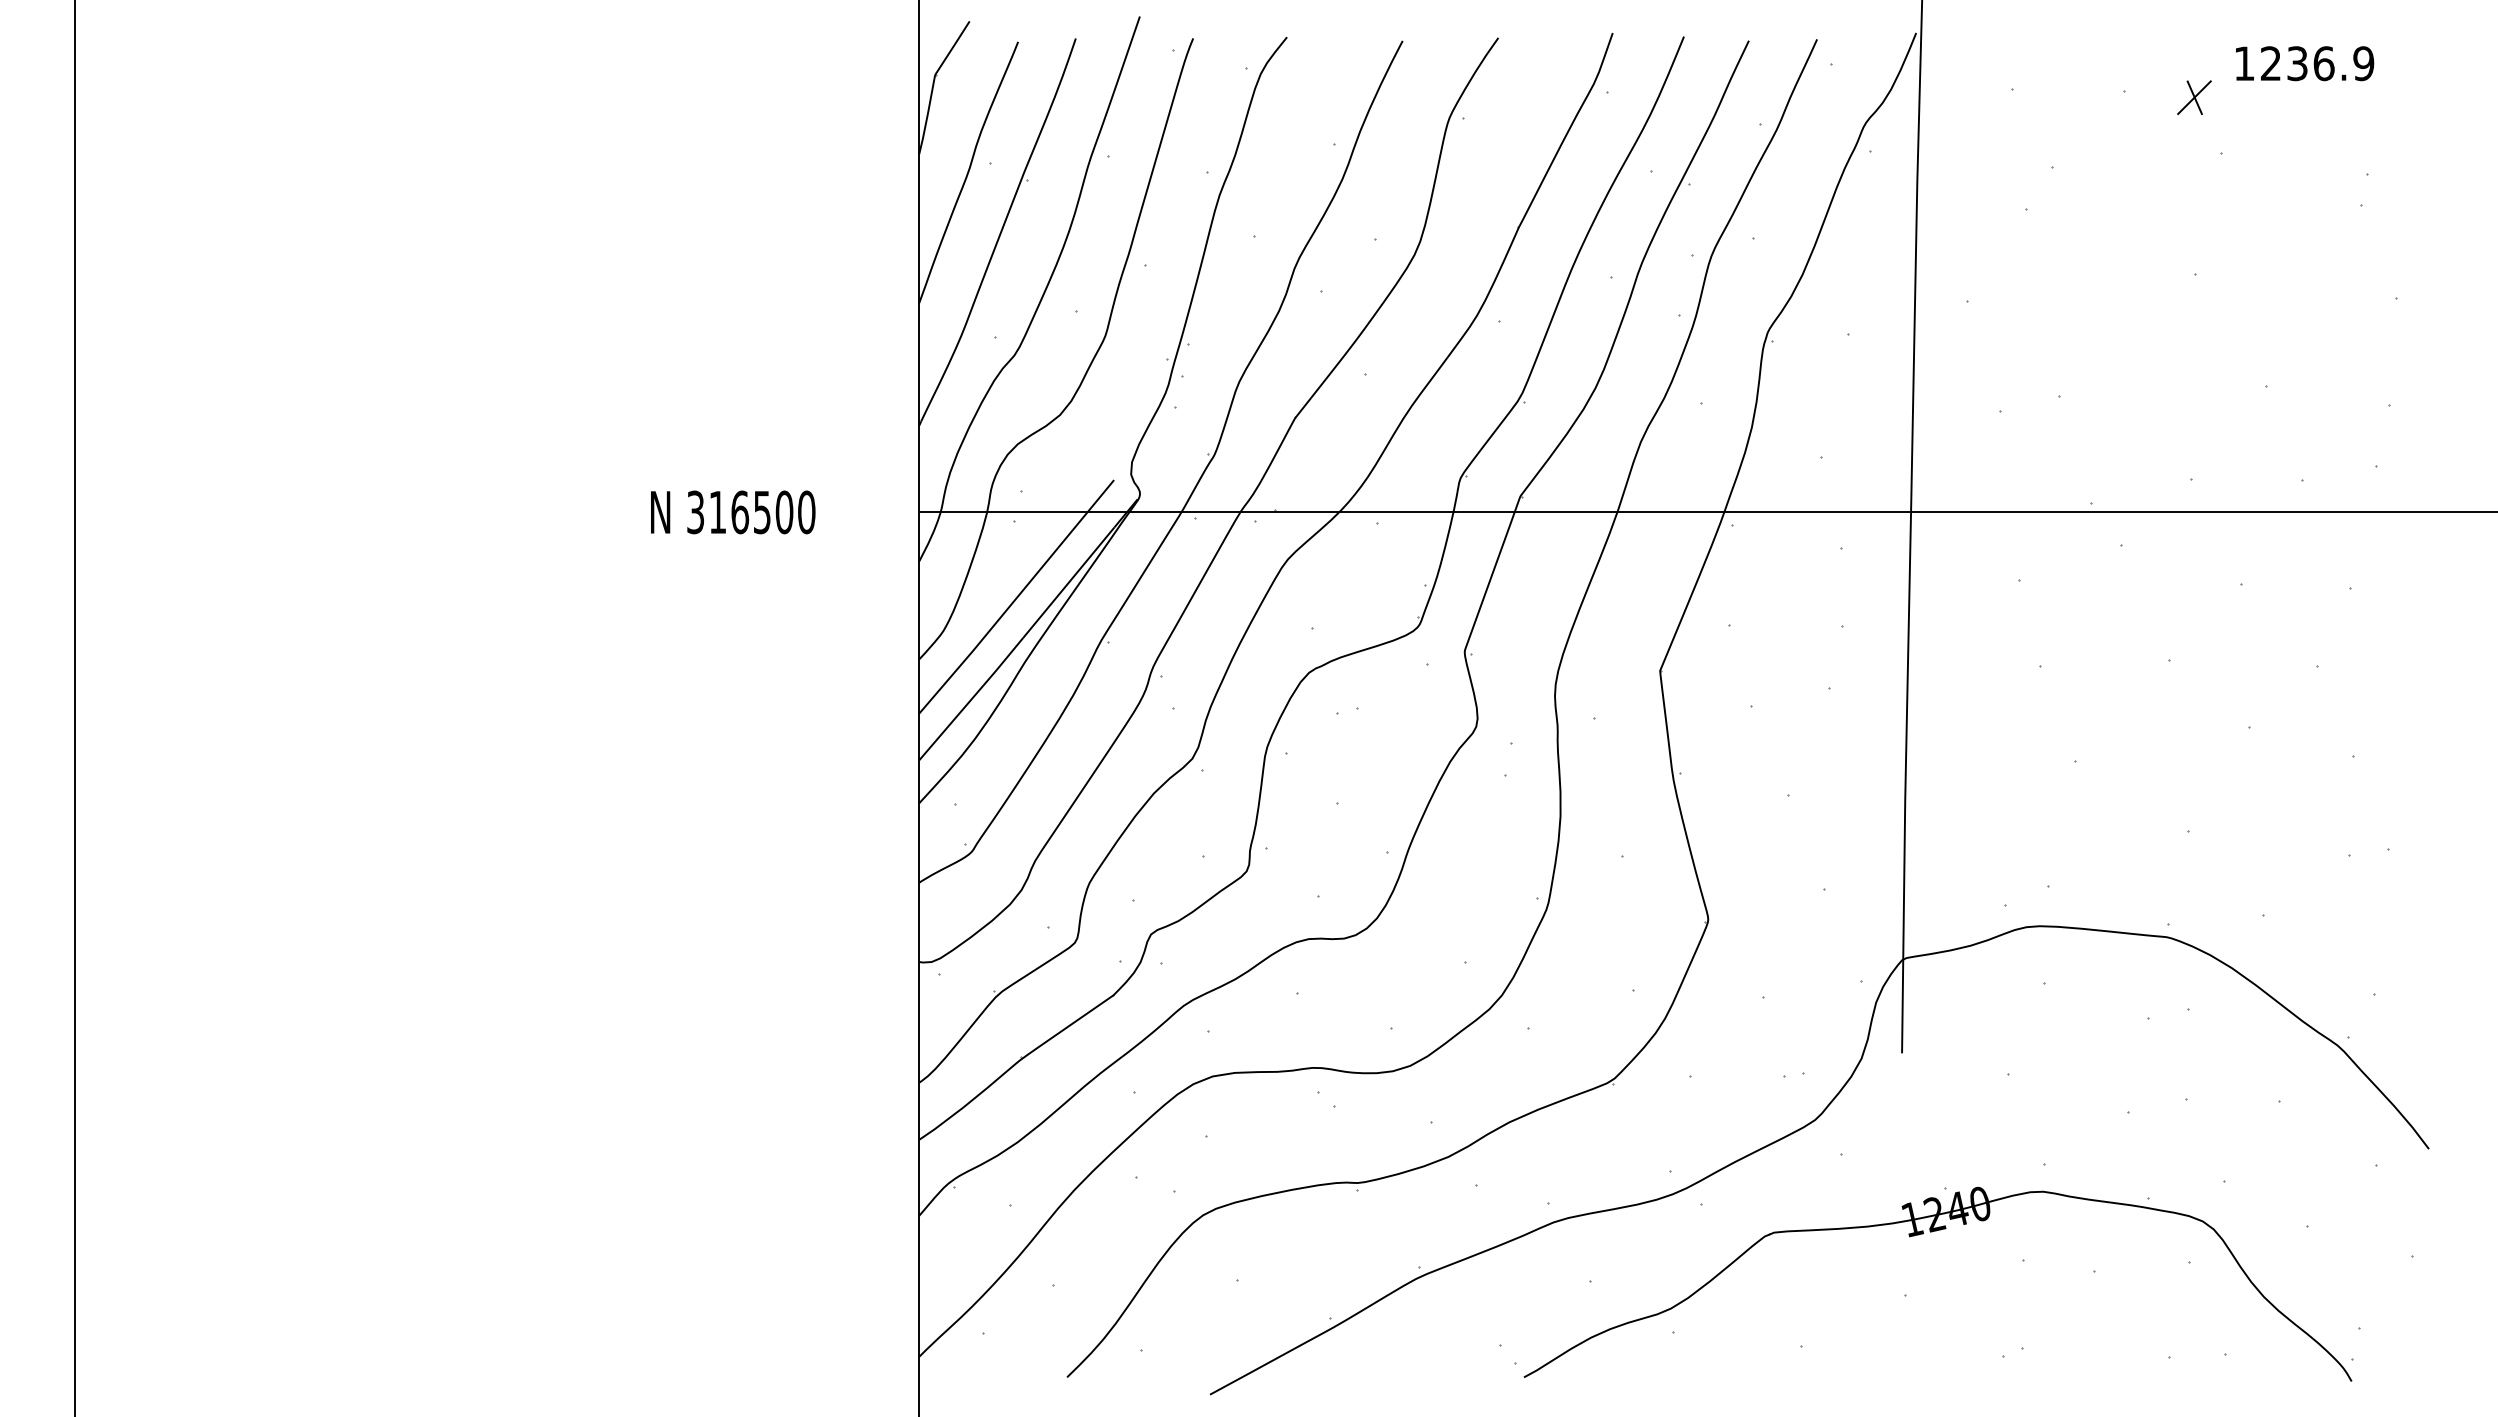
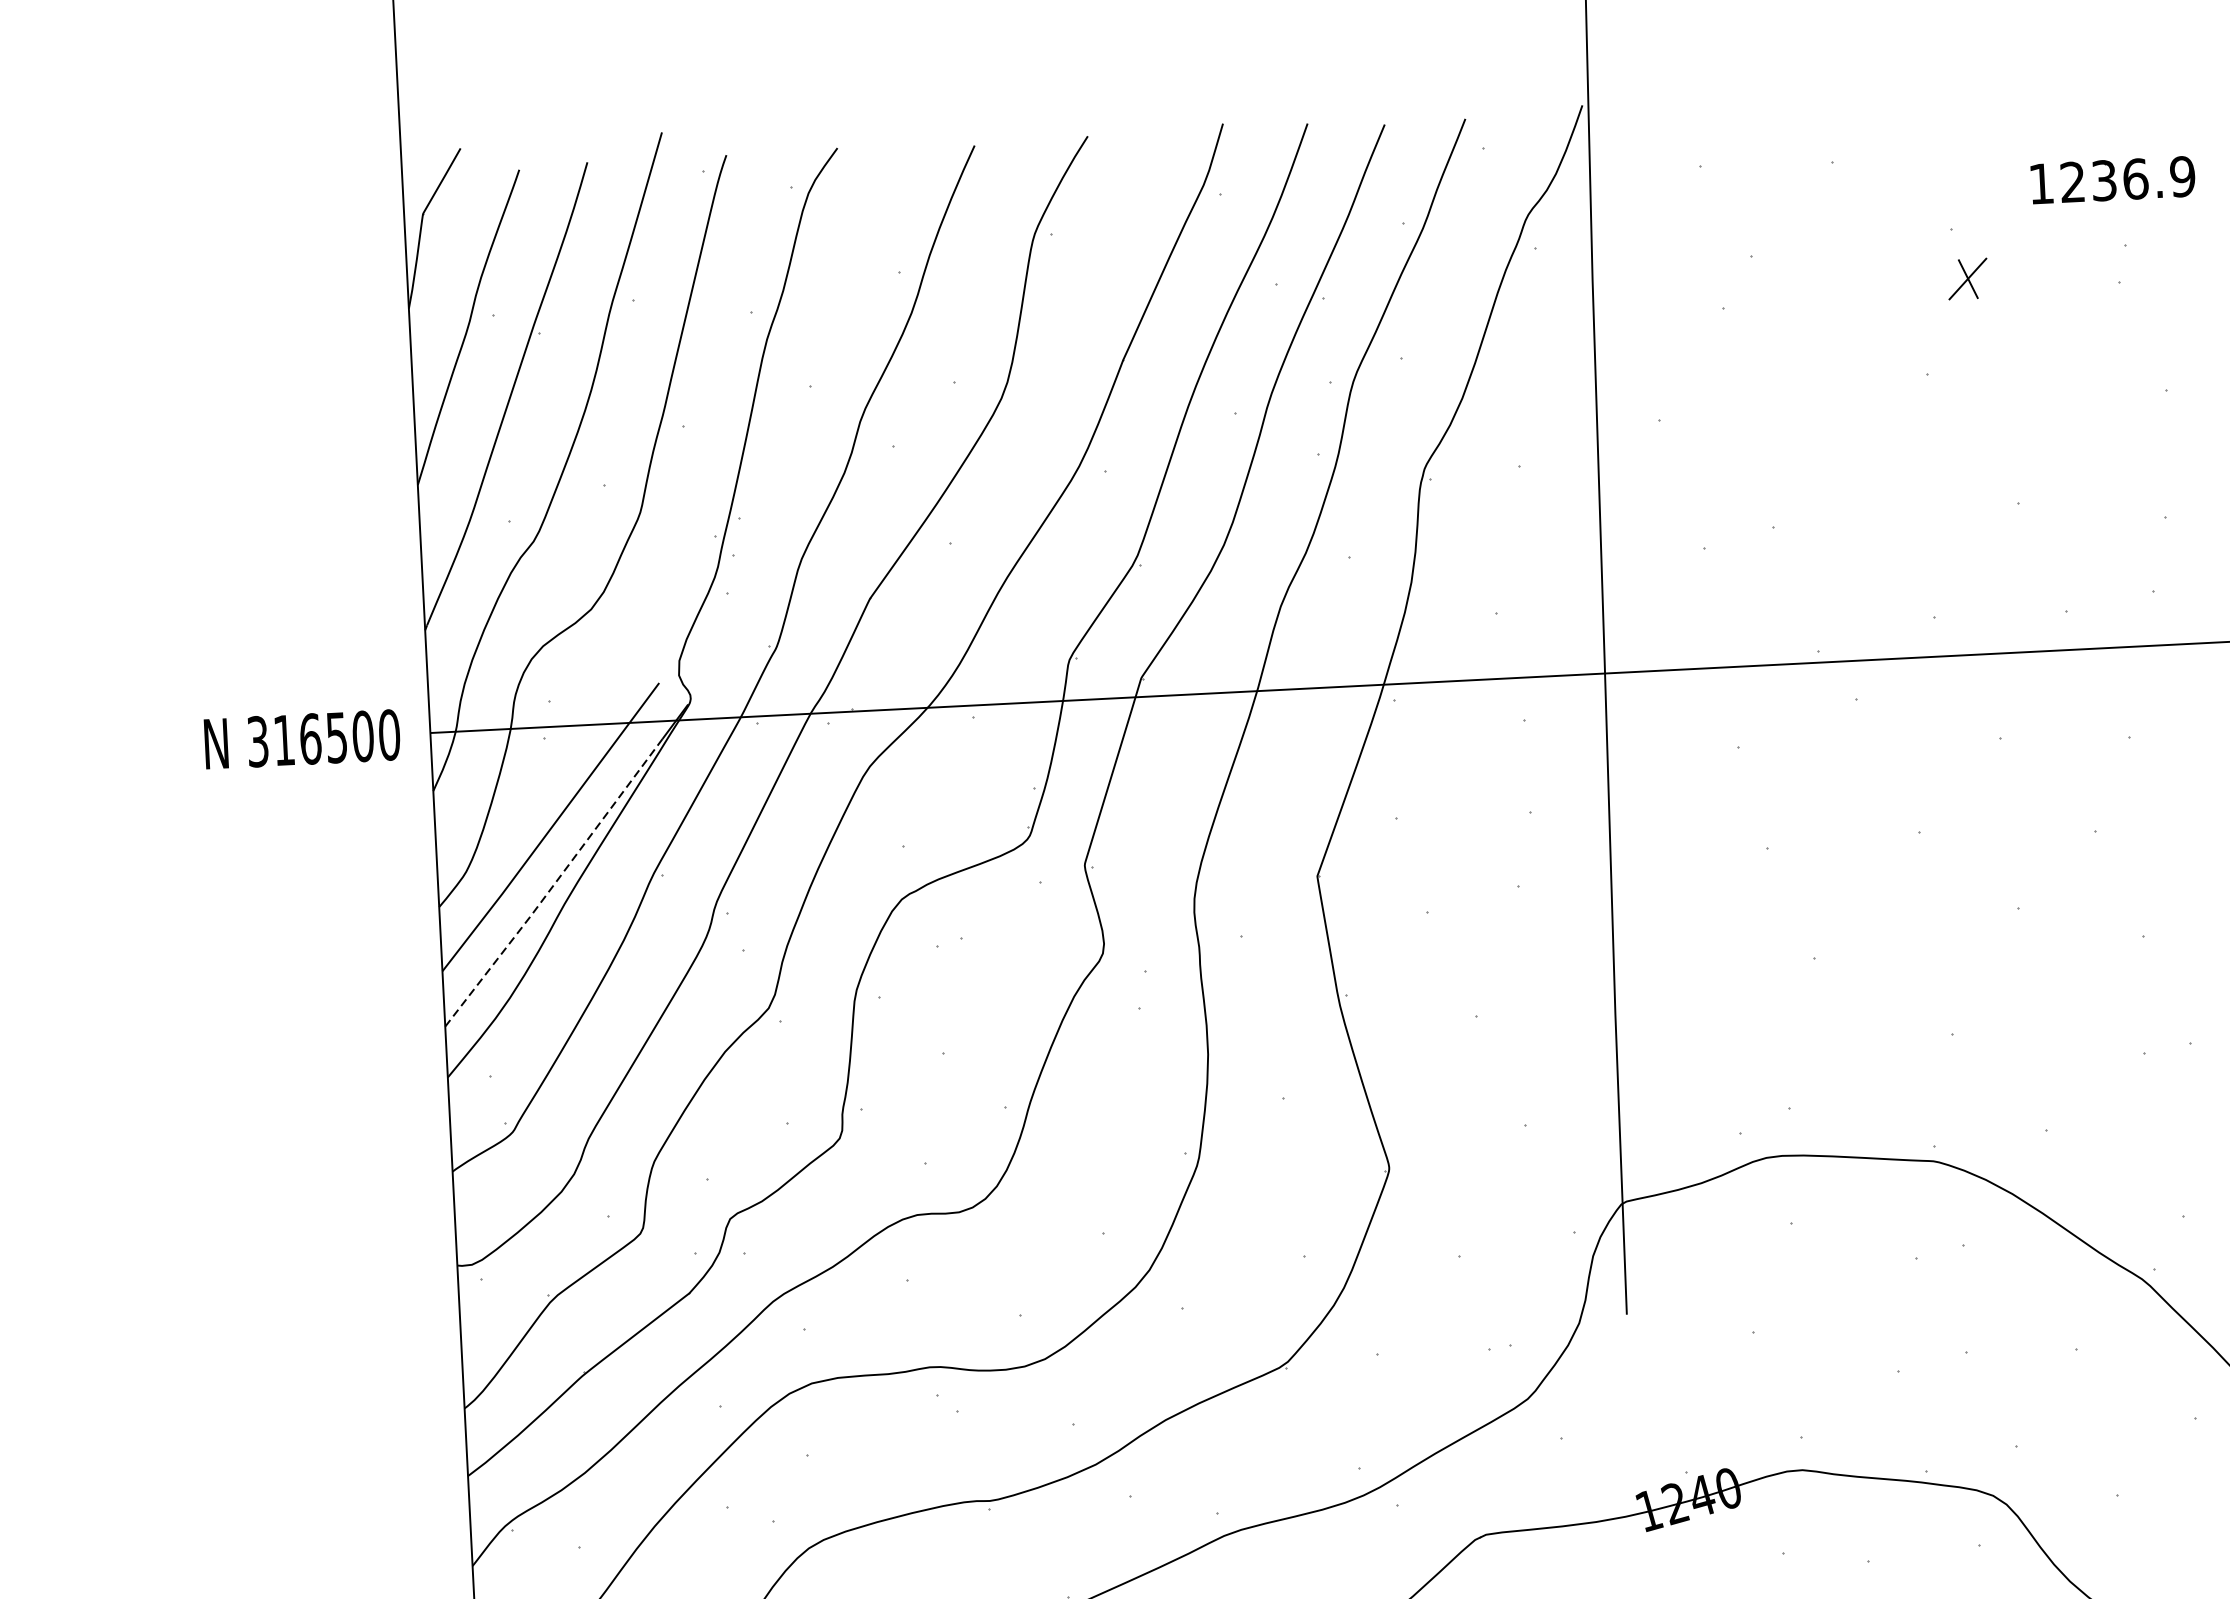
part: (2305, 63) -> (2113, 180), moved
part: (2194, 97) -> (1967, 278), moved
text: (733, 512) -> (302, 739), moved
line: (1017, 645) -> (554, 884), solid -> dashed

